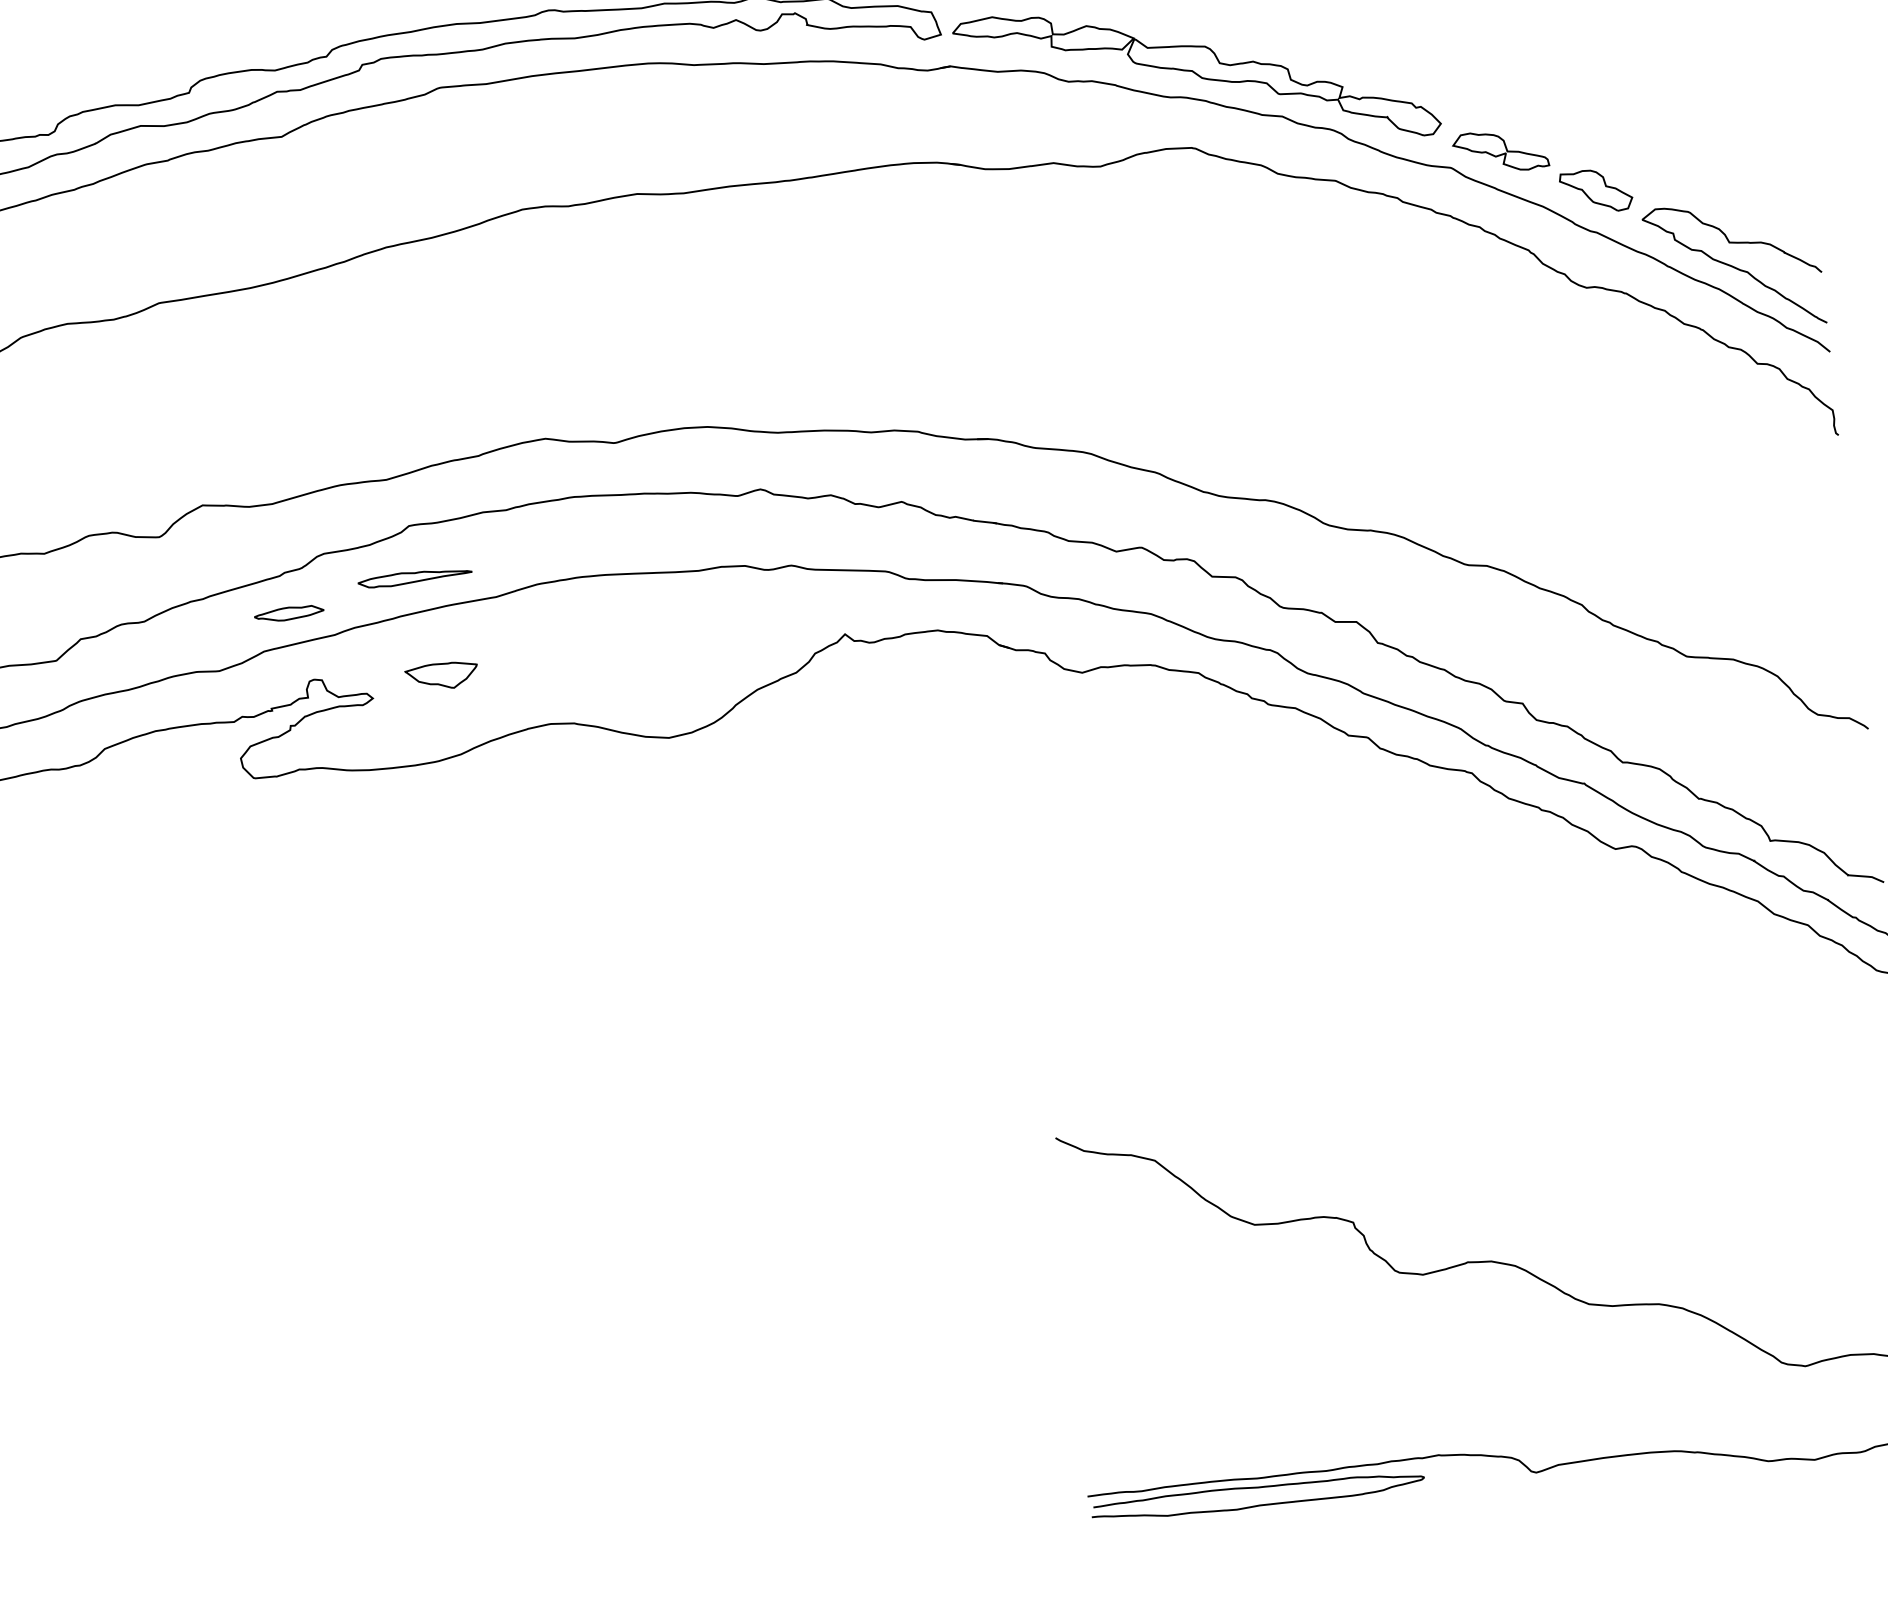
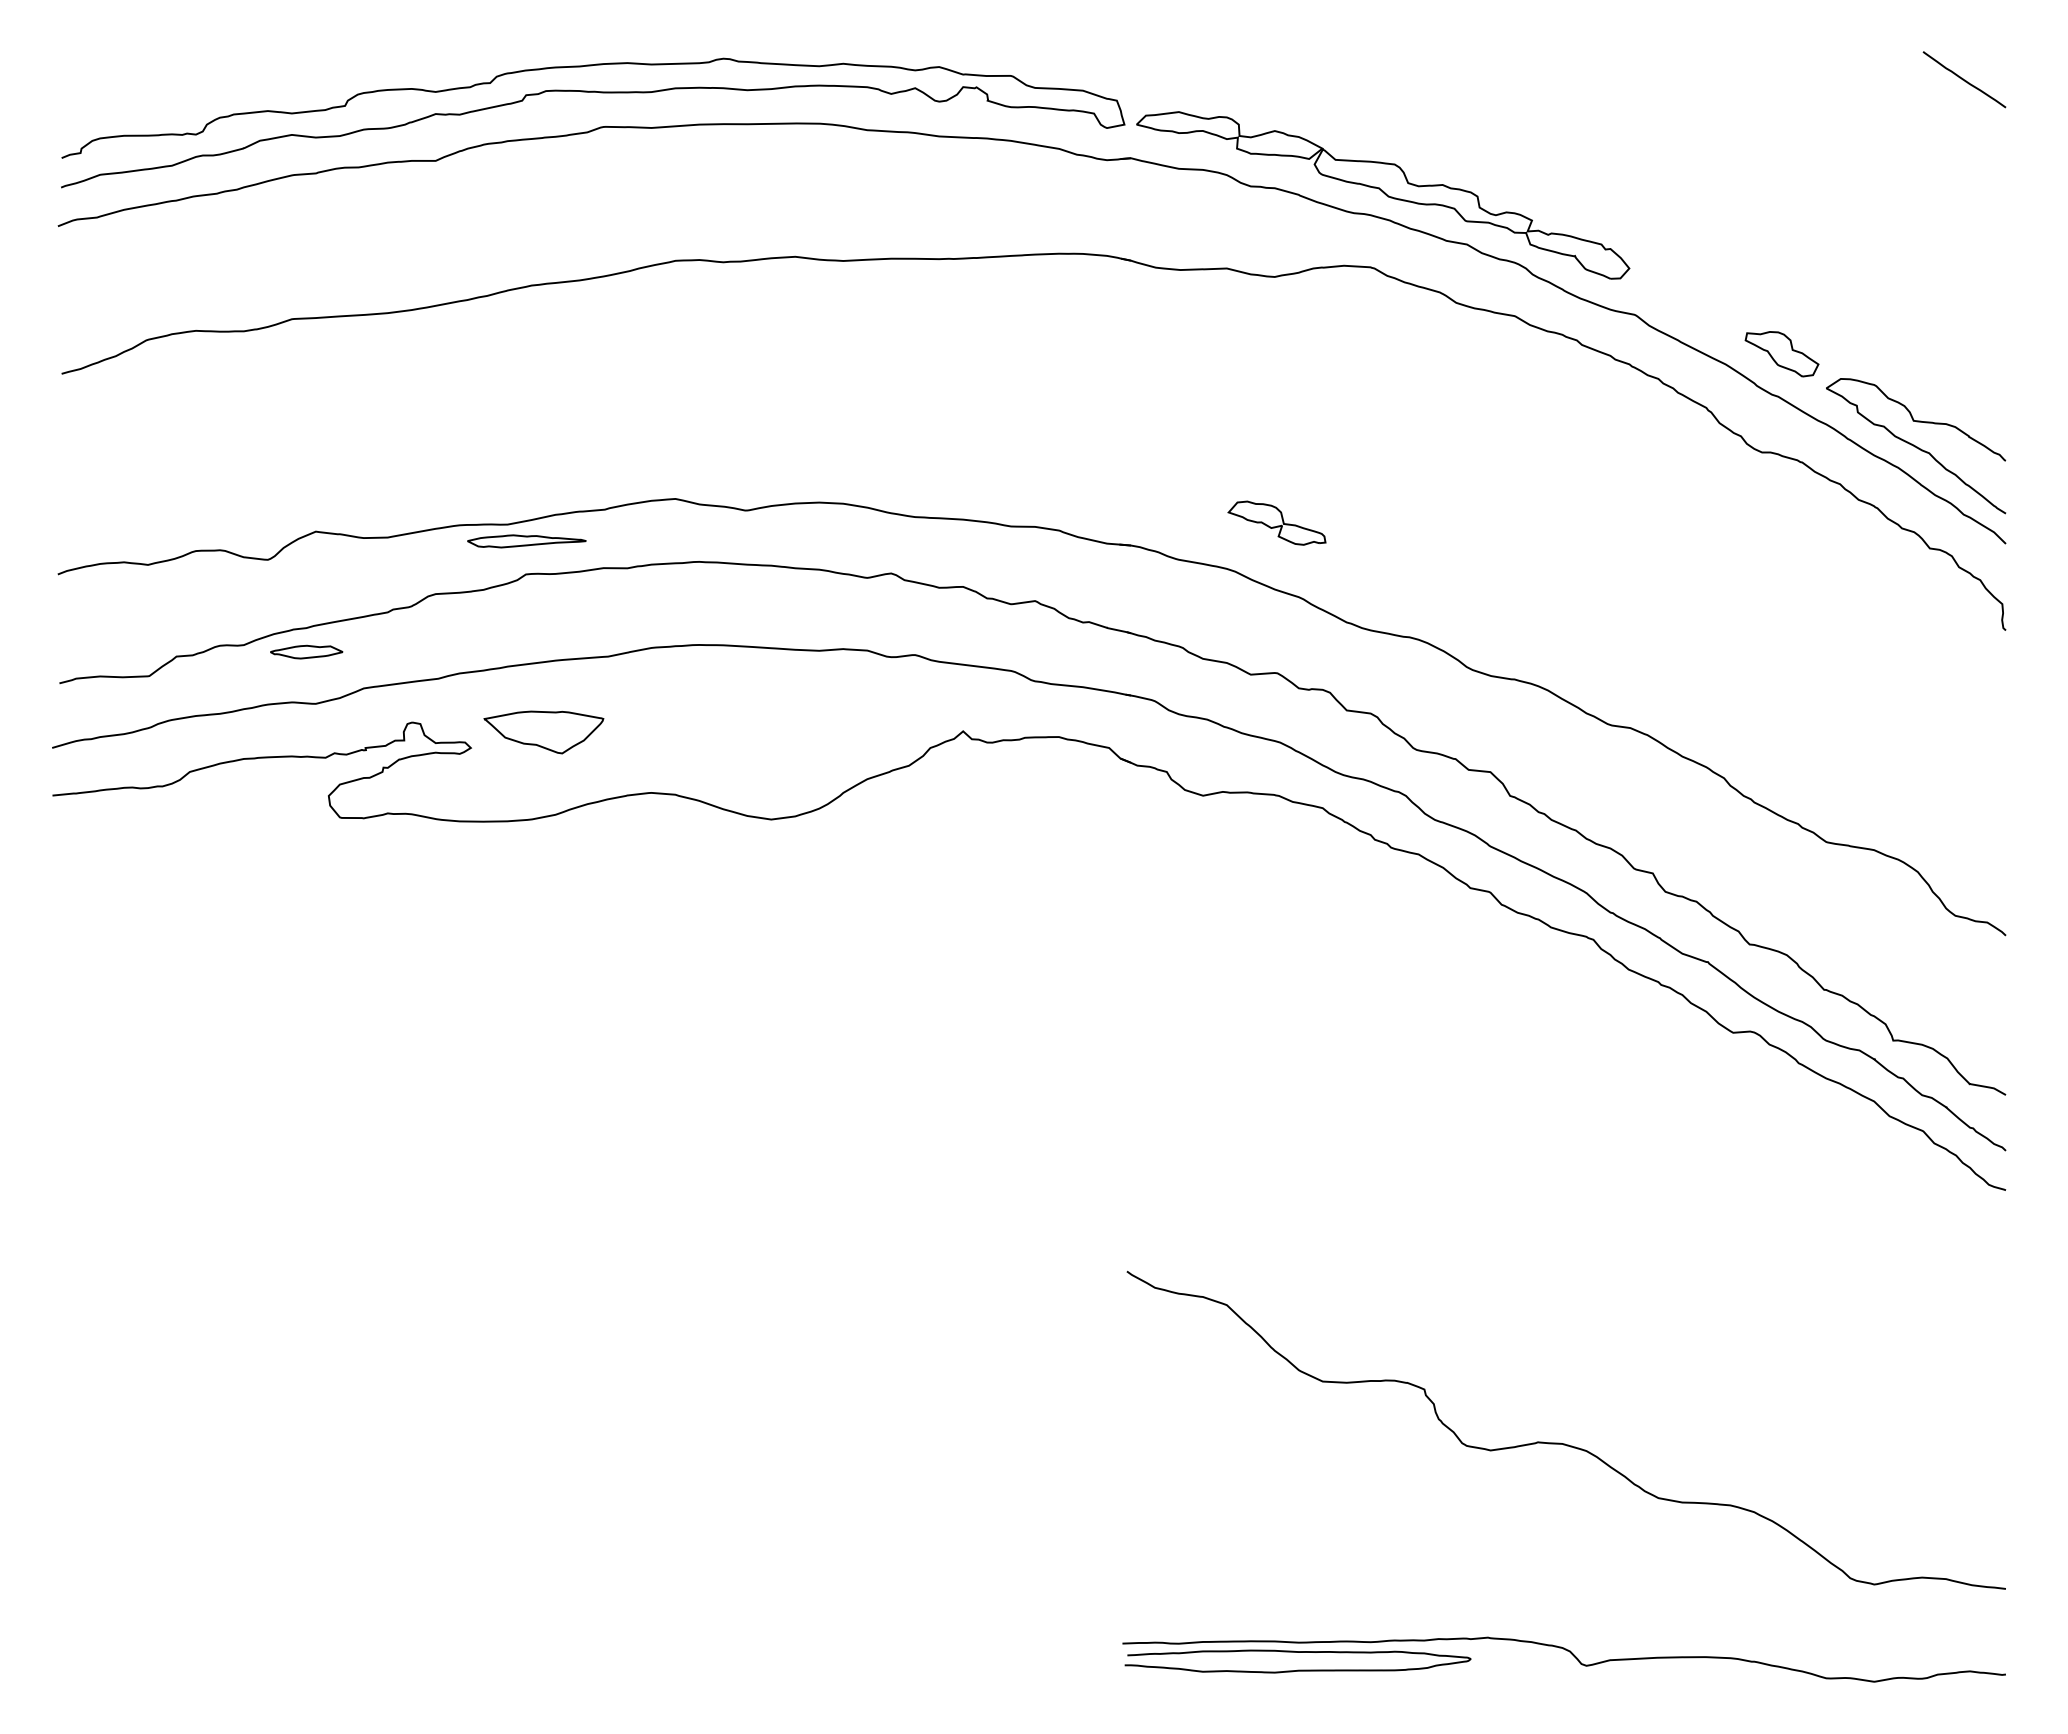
part: (1500, 150) -> (1276, 522), moved
part: (414, 577) -> (526, 541), moved
part: (289, 613) -> (306, 651), moved
part: (442, 676) -> (544, 732), size x1.6

